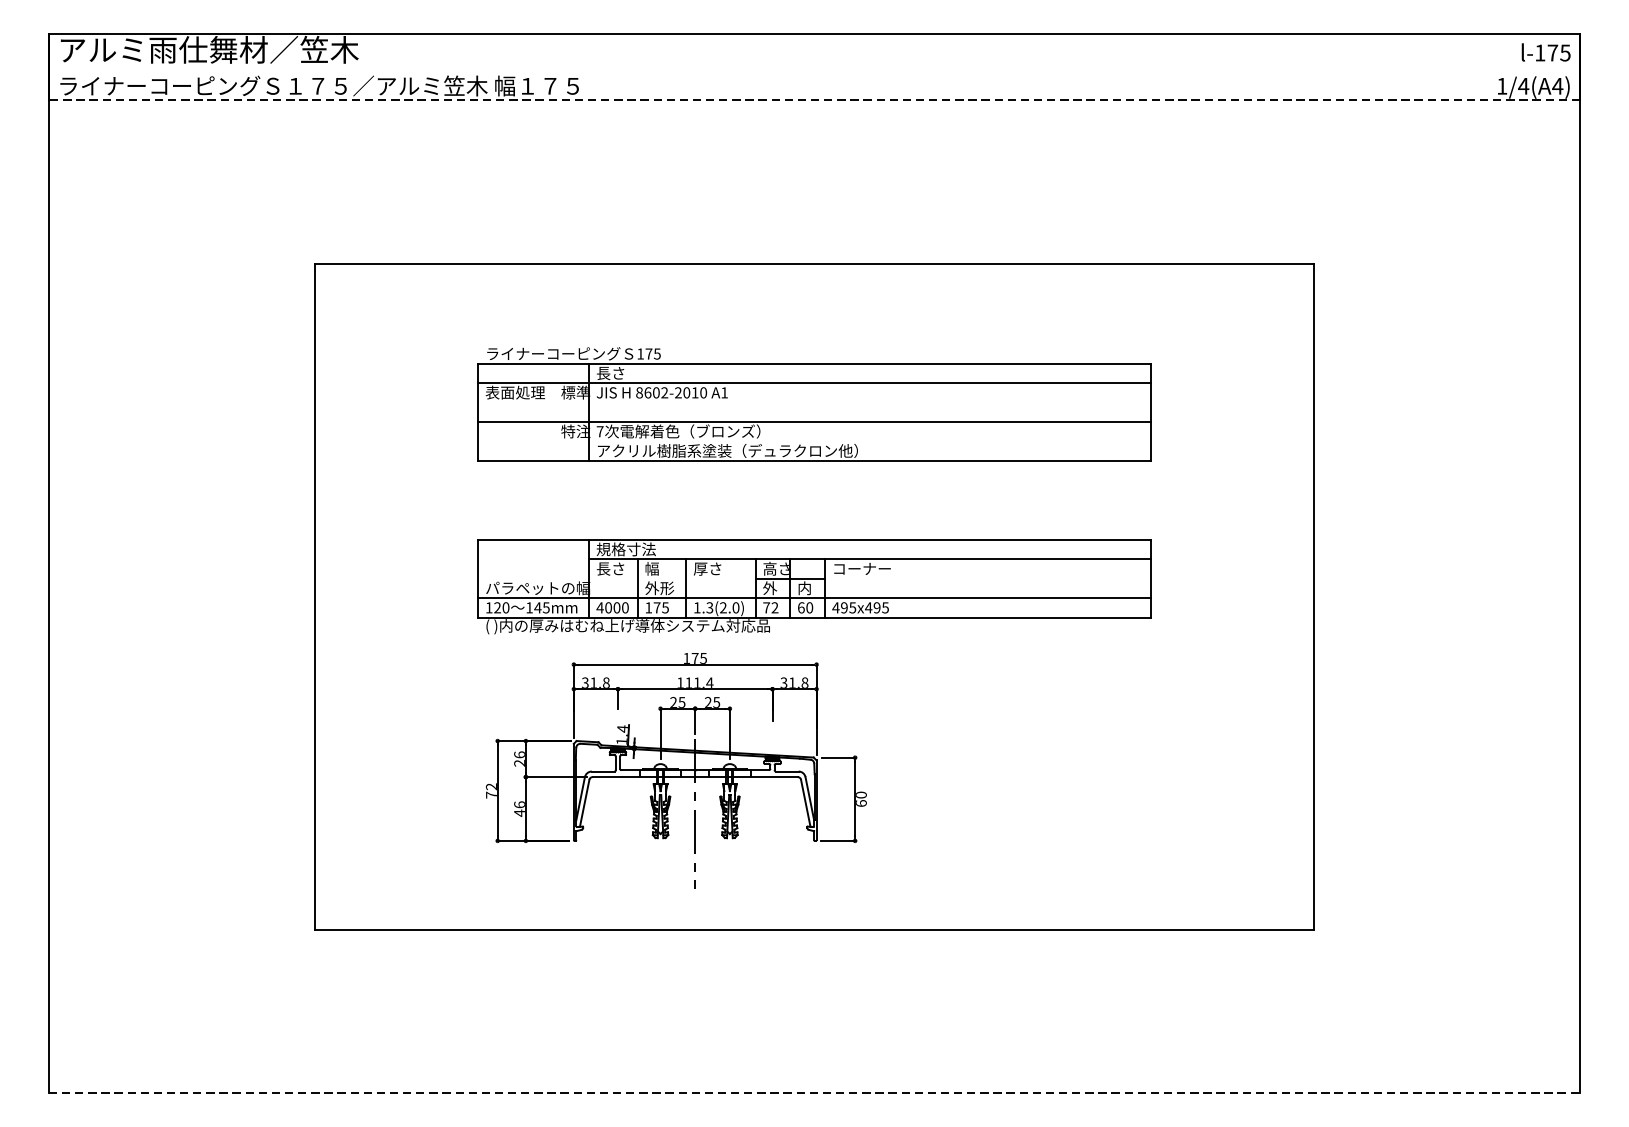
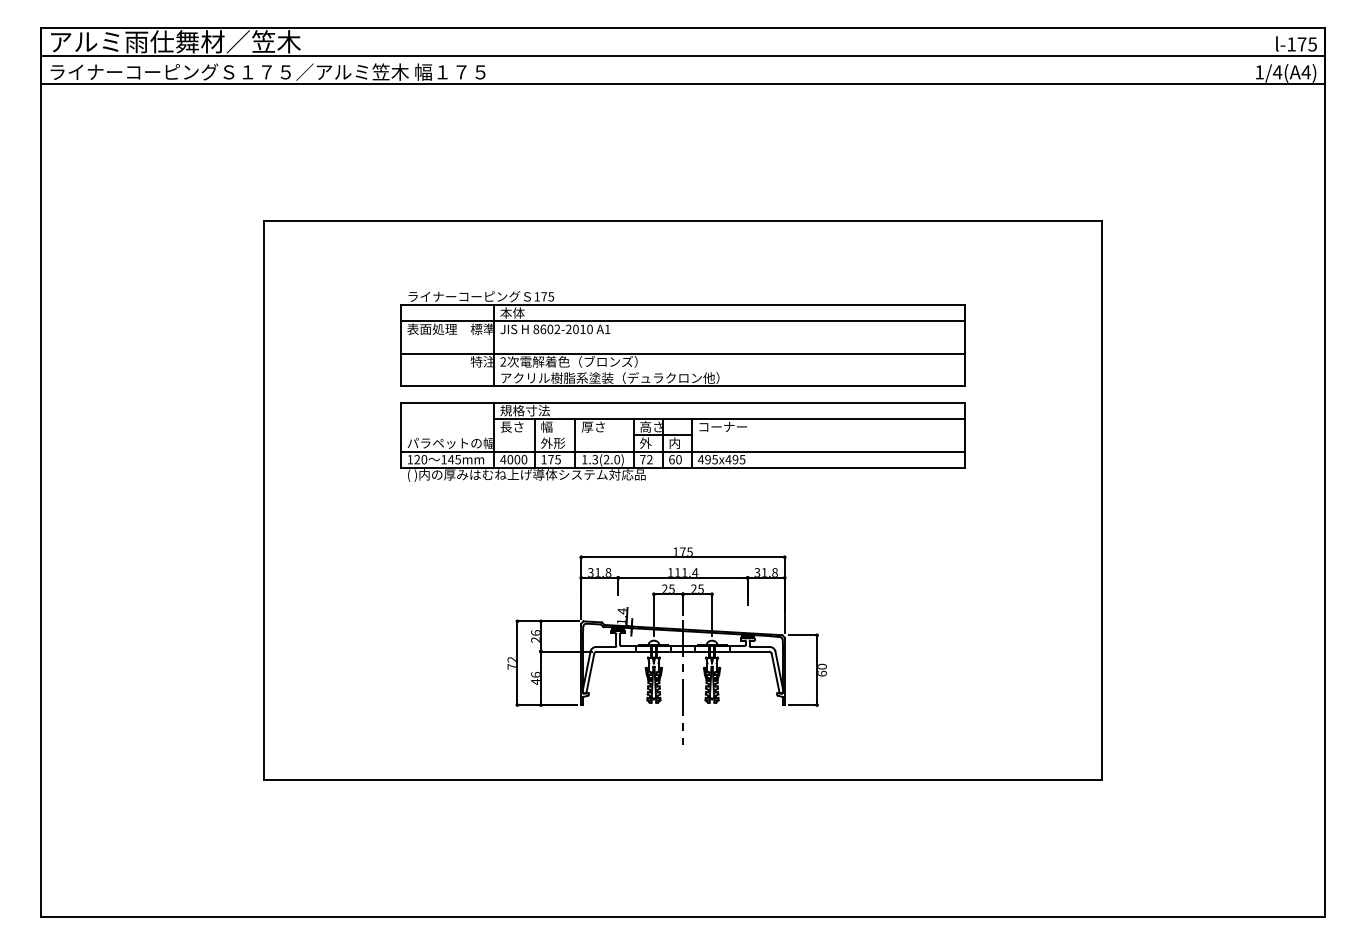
line: (813, 67) -> (682, 56), added
line: (813, 100) -> (682, 84), dashed -> solid
text: (611, 372) -> (512, 312), 長さ -> 本体
text: (600, 431) -> (503, 361), 7 -> 2
part: (813, 586) -> (682, 441), moved
part: (675, 769) -> (666, 645), moved
line: (815, 1093) -> (683, 916), dashed -> solid

